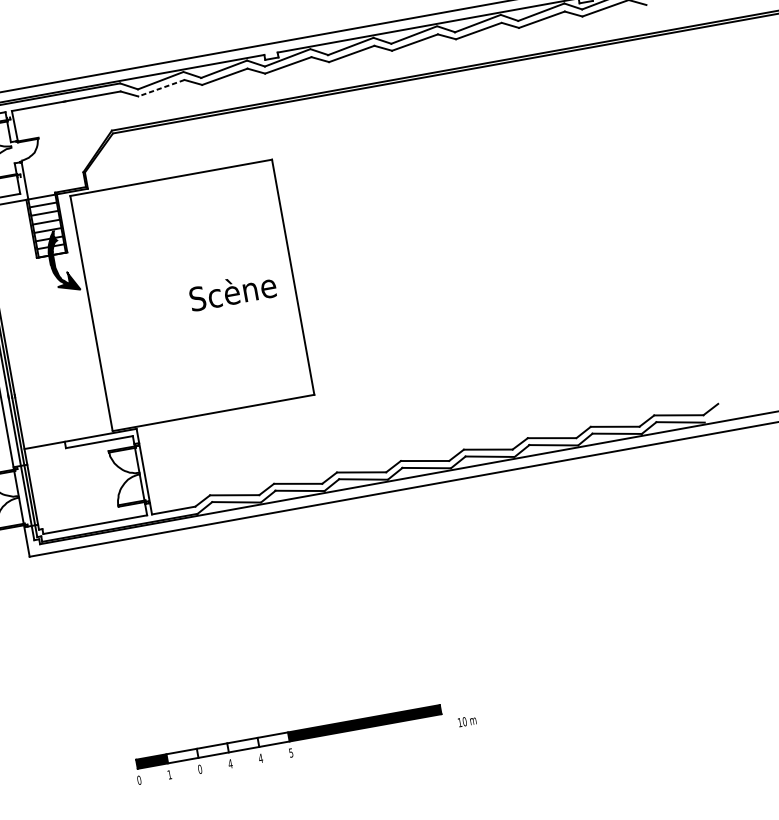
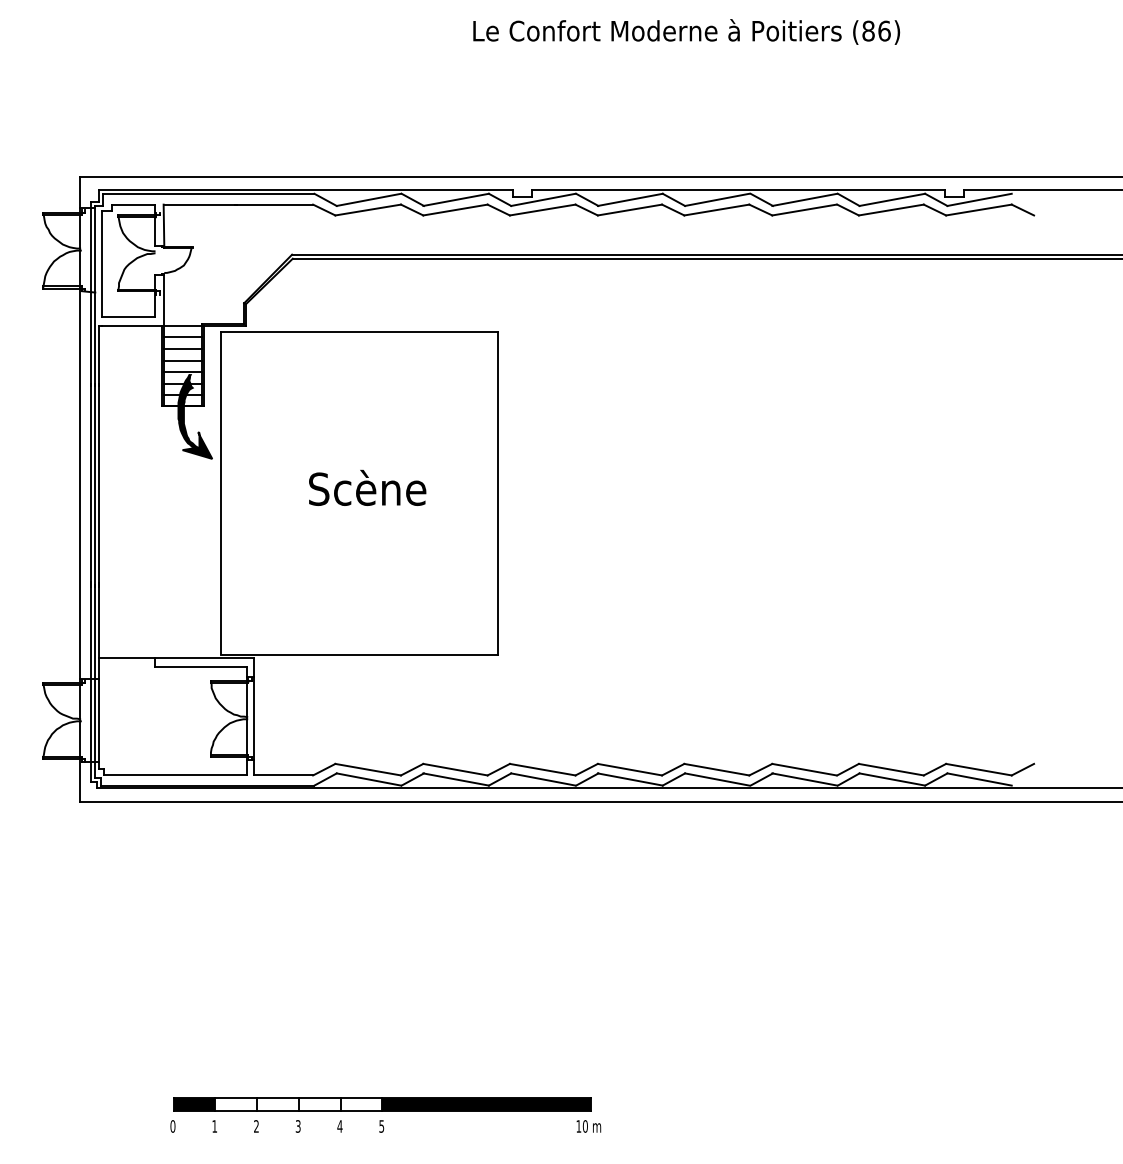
line: (160, 88) -> (367, 210), dashed -> solid
text: (232, 291) -> (367, 487), moved
text: (467, 721) -> (588, 1126), moved
text: (229, 764) -> (297, 1126), 4 -> 3
text: (200, 769) -> (256, 1126), 0 -> 2

